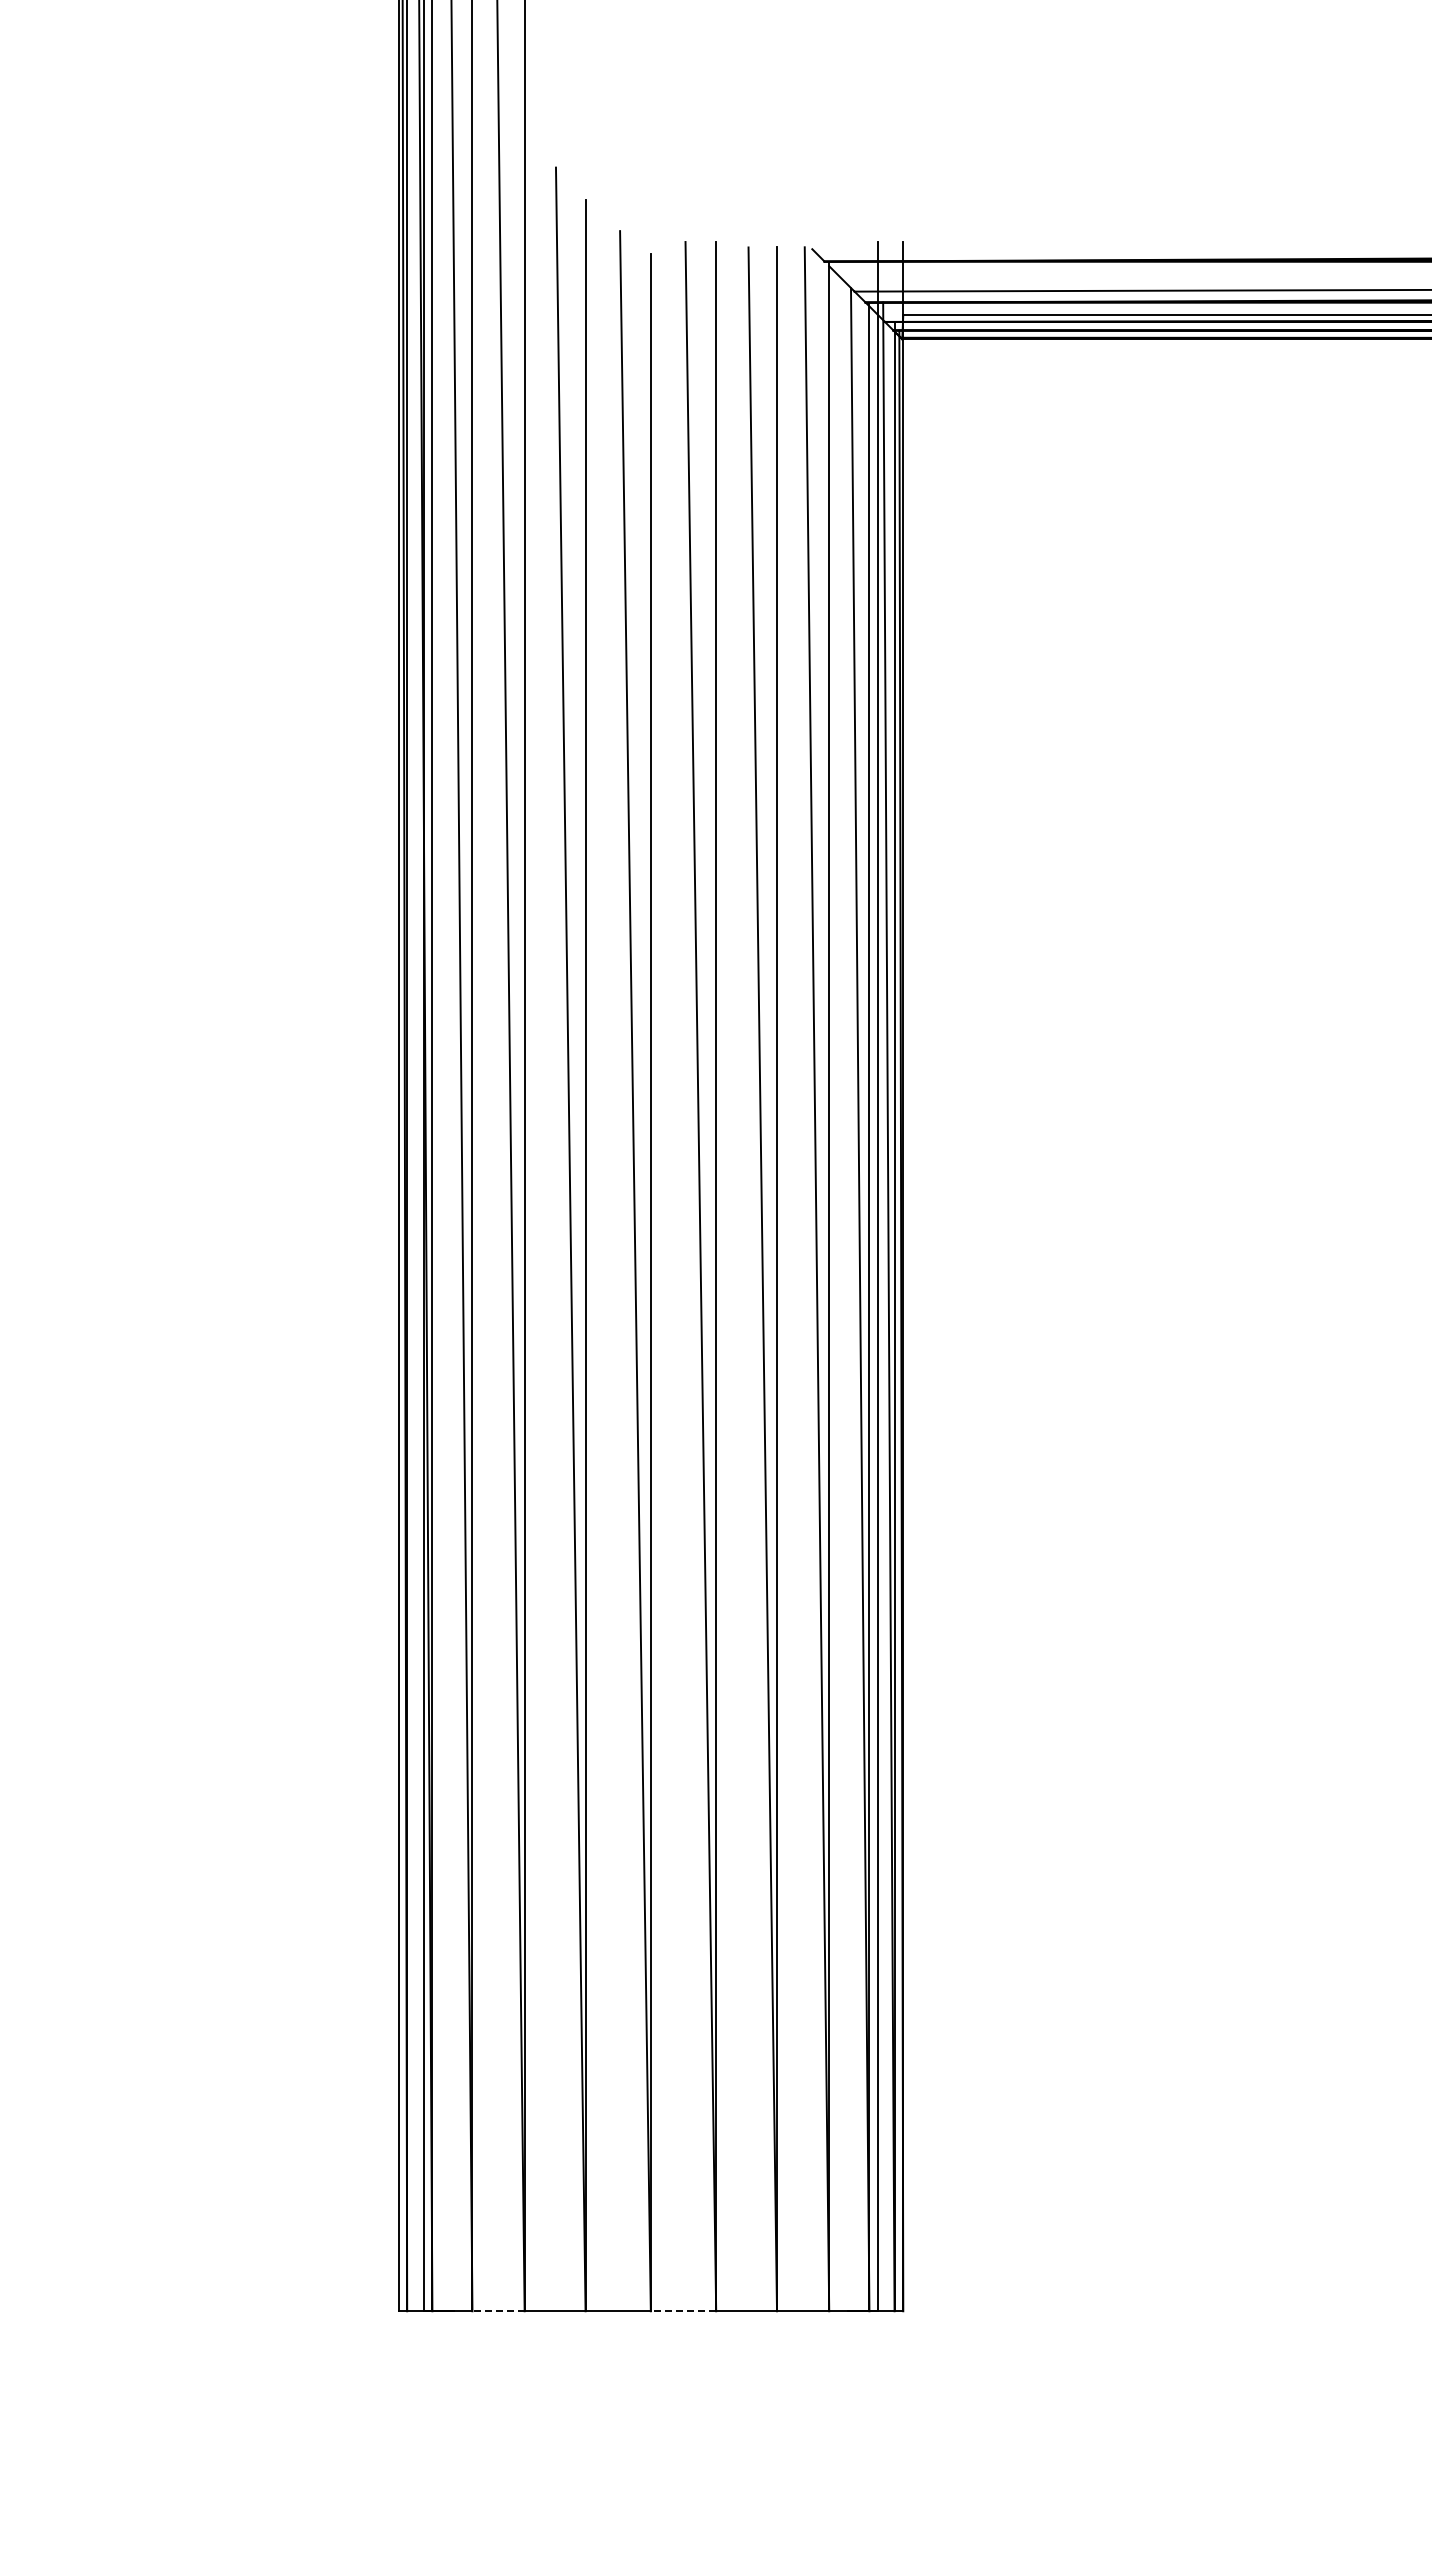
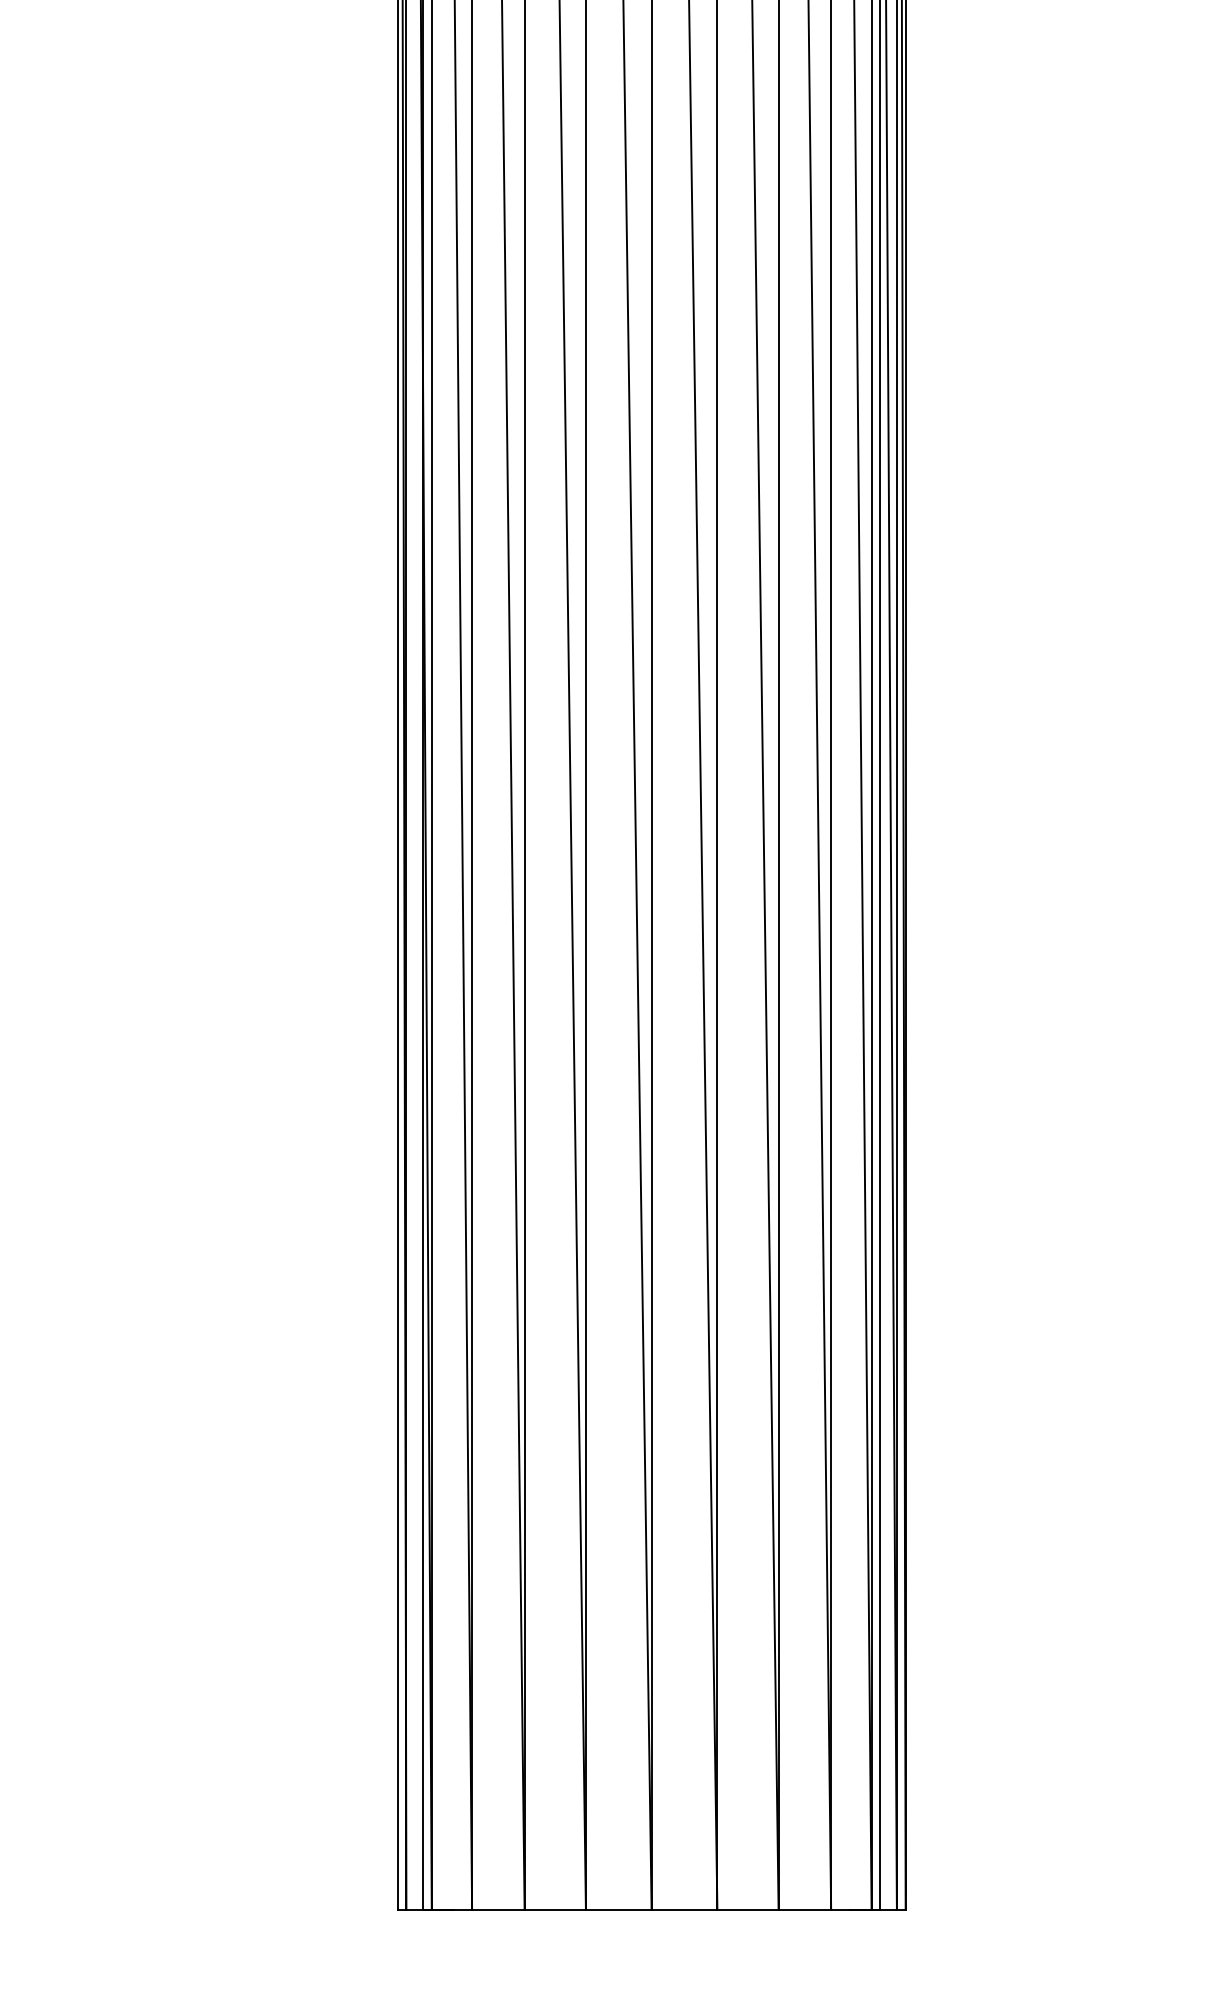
line: (498, 2311) -> (498, 1910), dashed -> solid
line: (683, 2311) -> (684, 1910), dashed -> solid

